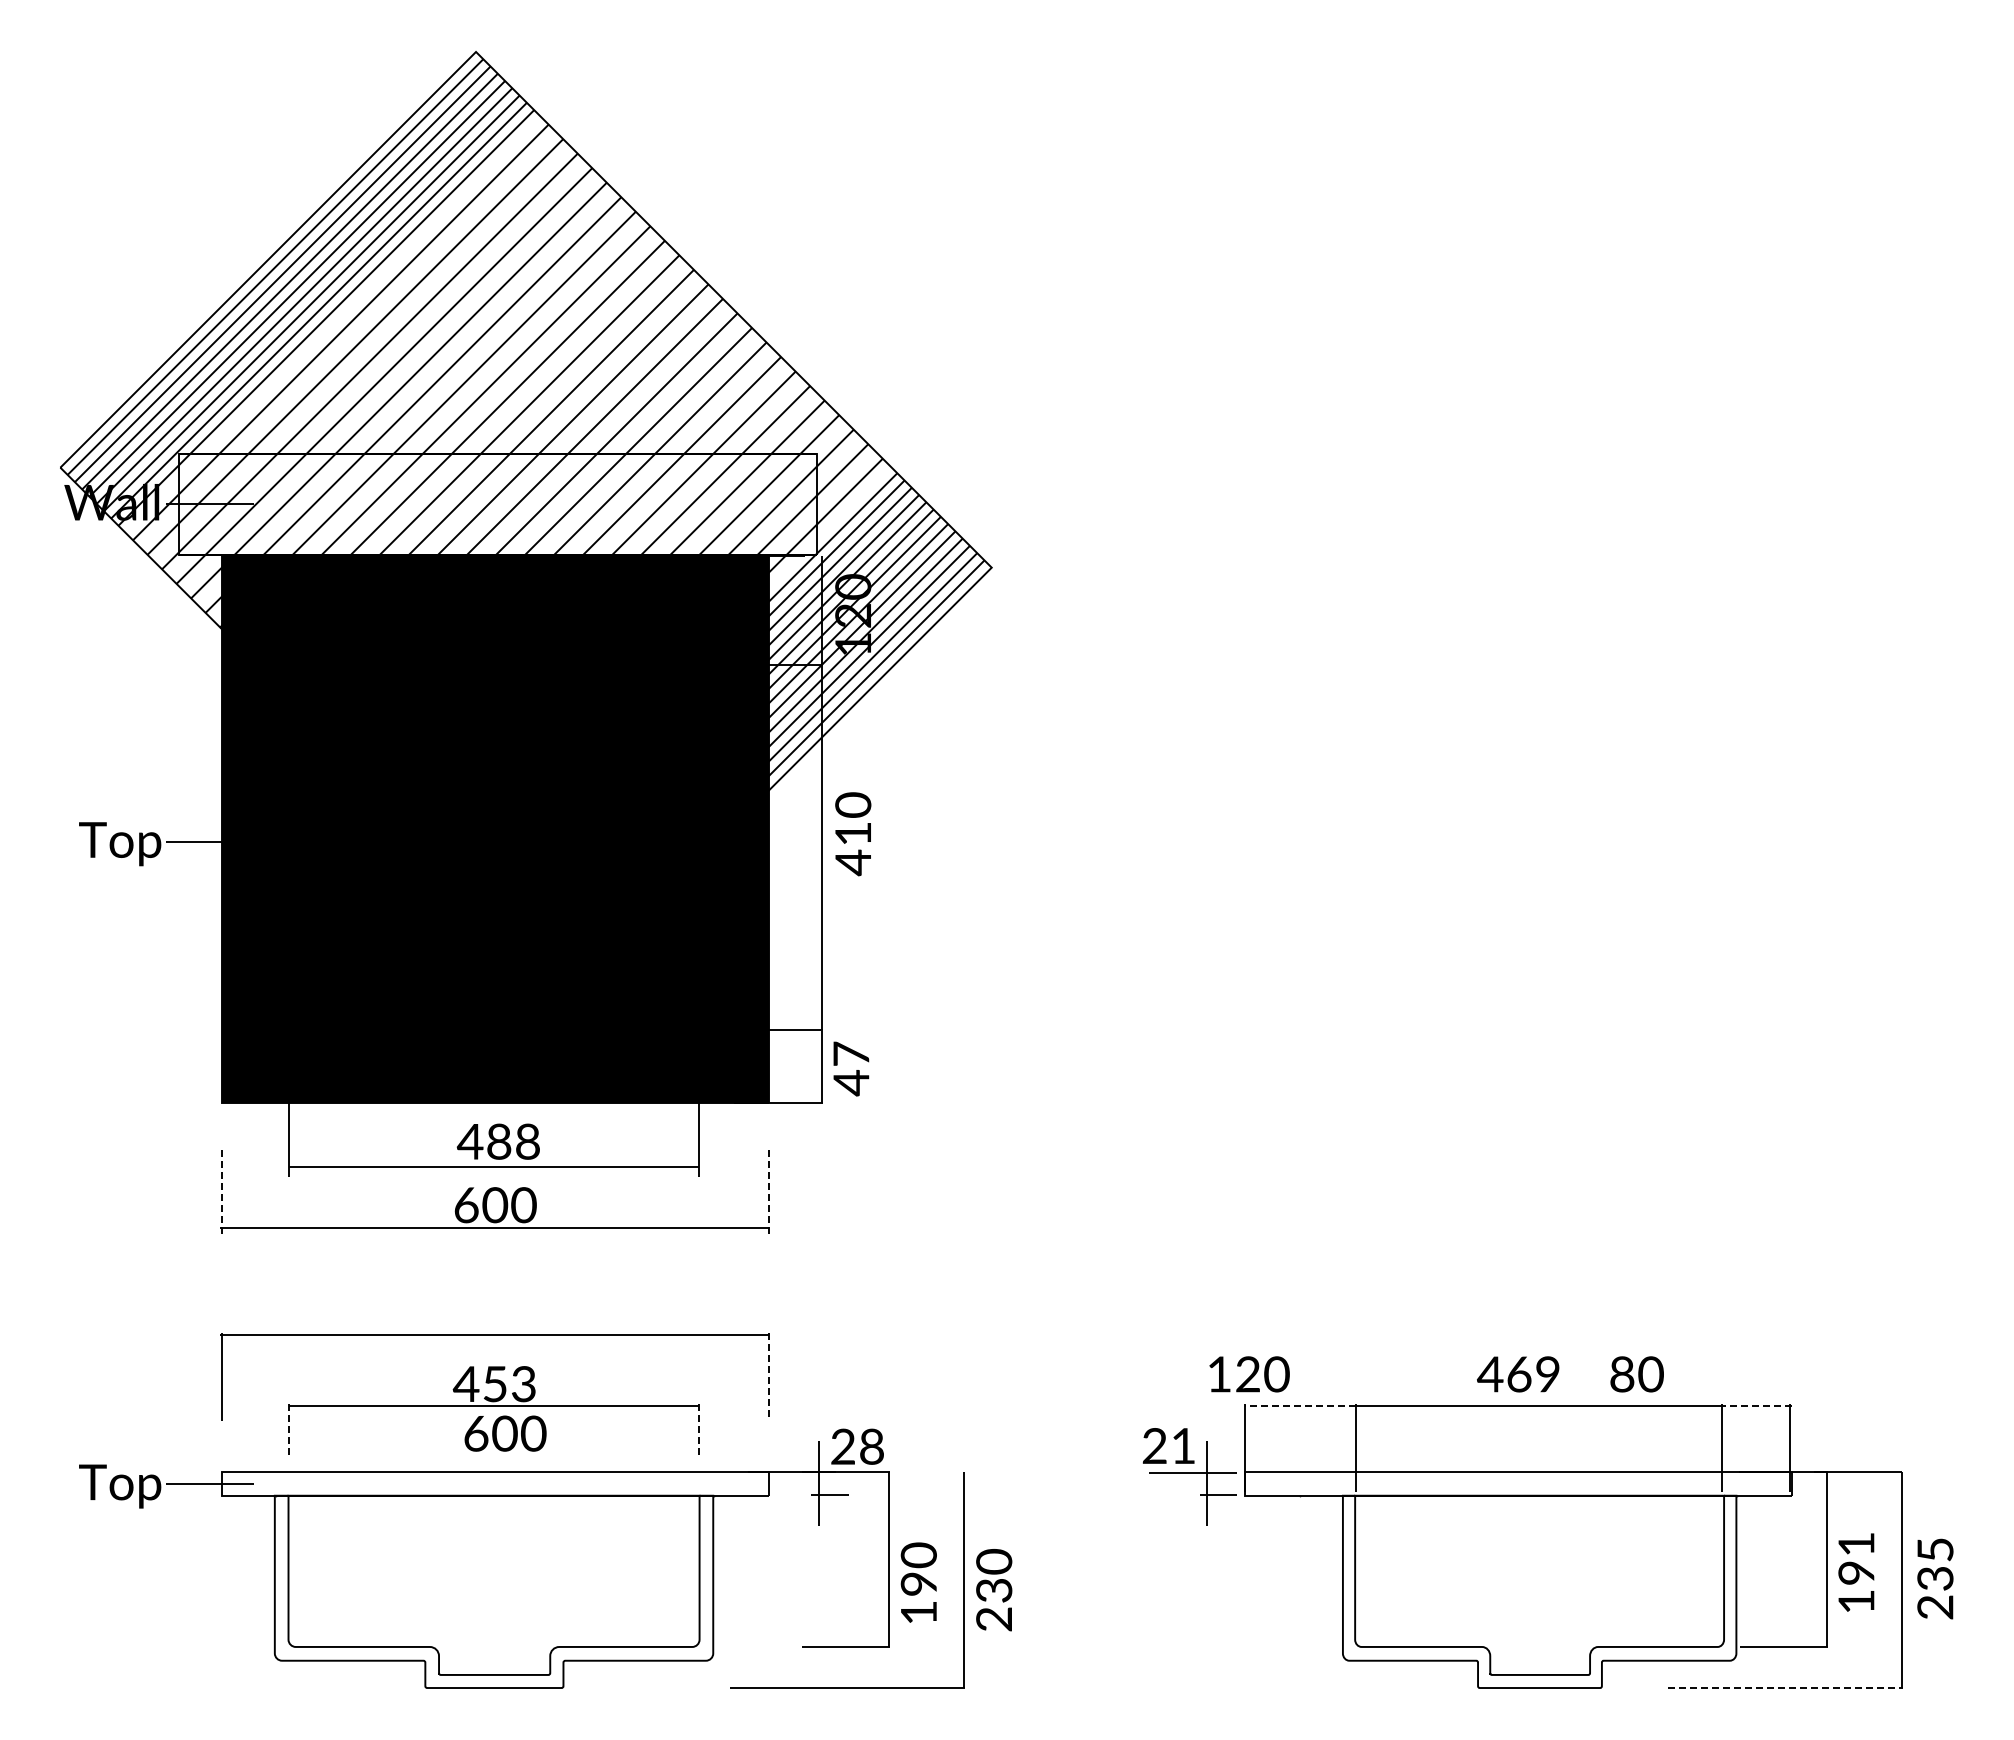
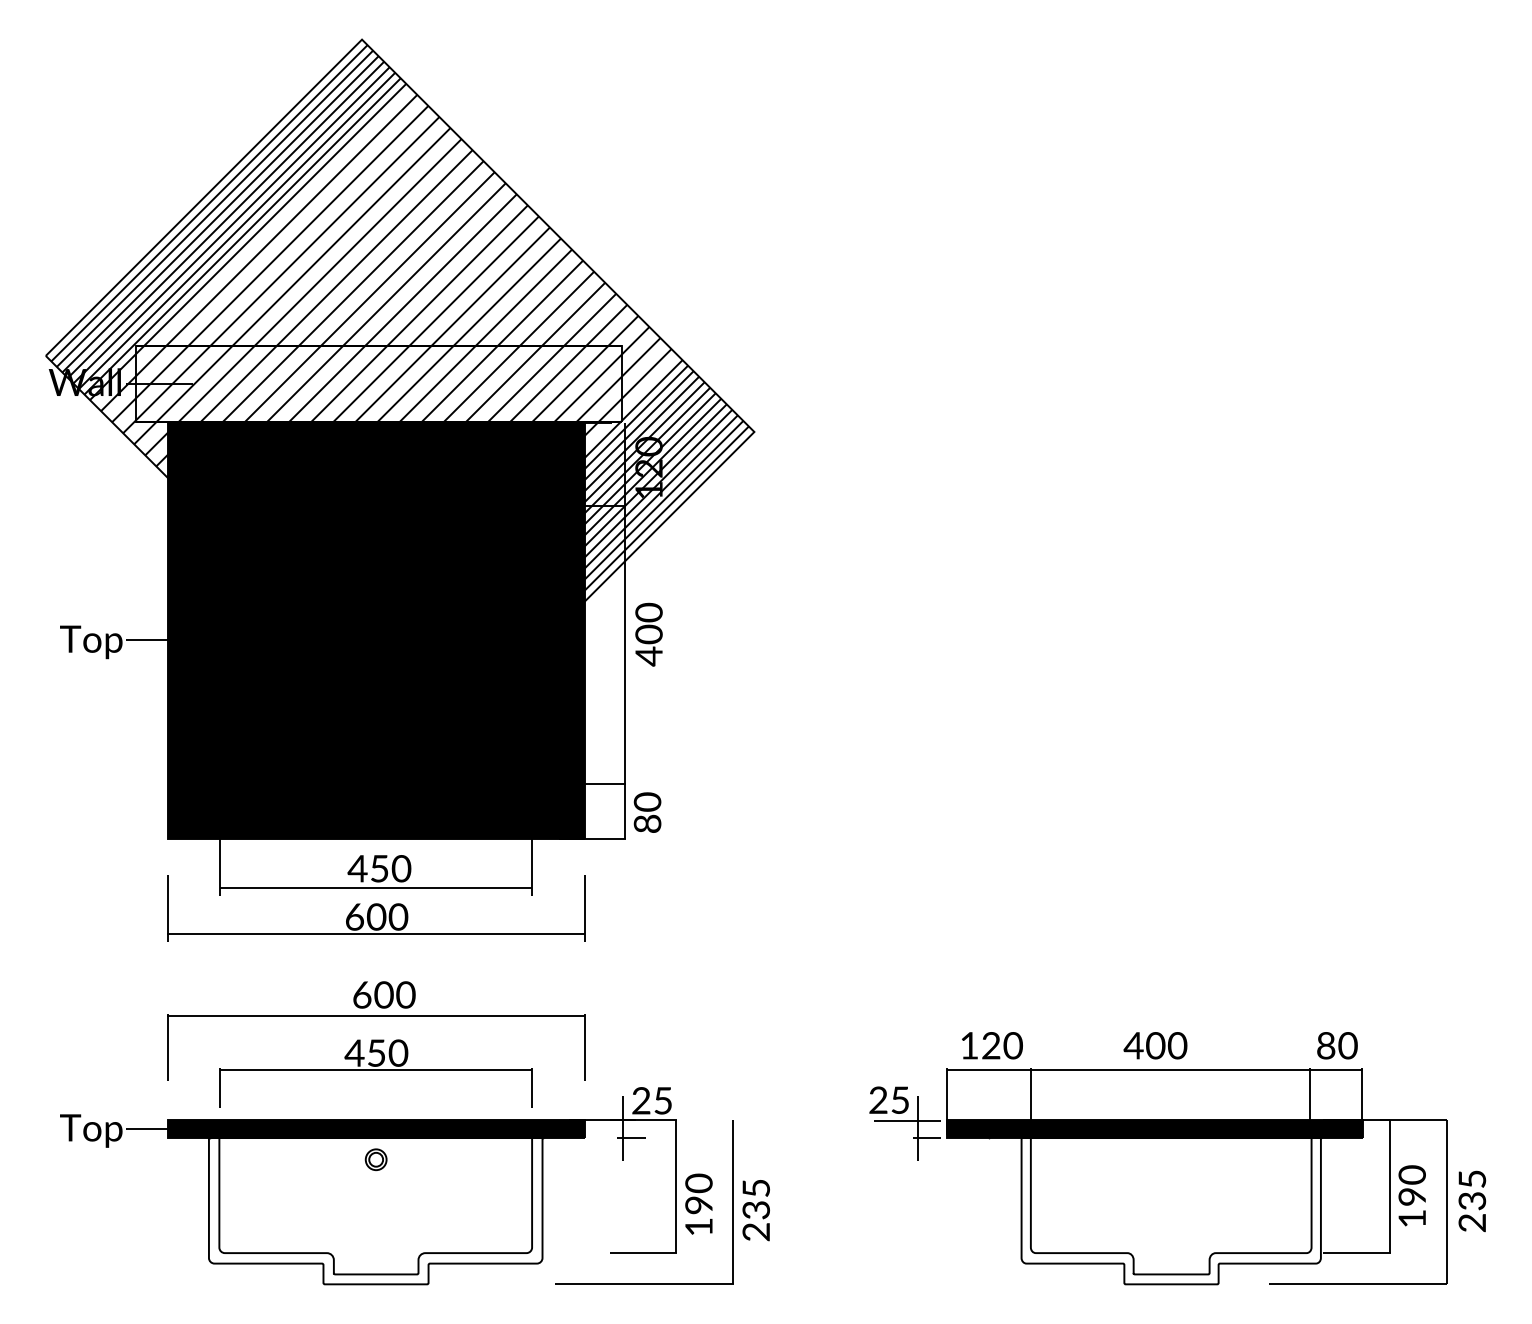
text: (853, 833) -> (649, 634), 410 -> 400
text: (851, 1068) -> (647, 813), 47 -> 80
text: (513, 1141) -> (390, 868), 488 -> 450
line: (221, 1194) -> (168, 908), dashed -> solid
line: (768, 1194) -> (584, 908), dashed -> solid
text: (1249, 1374) -> (992, 1045), moved
text: (1533, 1374) -> (1166, 1045), 469 -> 400
text: (1636, 1374) -> (1336, 1045), moved
line: (768, 1377) -> (584, 1048), dashed -> solid
text: (523, 1384) -> (398, 1053), 453 -> 450
line: (1300, 1405) -> (989, 1069), dashed -> solid
line: (1756, 1405) -> (1336, 1069), dashed -> solid
line: (288, 1430) -> (219, 1088), dashed -> solid
line: (699, 1430) -> (532, 1088), dashed -> solid
text: (505, 1433) -> (384, 994), moved
text: (871, 1446) -> (662, 1100), 28 -> 25
text: (1183, 1446) -> (900, 1100), 21 -> 25
fill: (494, 1483) -> (376, 1128), added
fill: (1517, 1483) -> (1154, 1128), added
part: (494, 1523) -> (376, 1159), added
text: (1856, 1544) -> (1412, 1175), 191 -> 190
text: (994, 1561) -> (756, 1188), 230 -> 235
line: (1785, 1688) -> (1358, 1284), dashed -> solid

